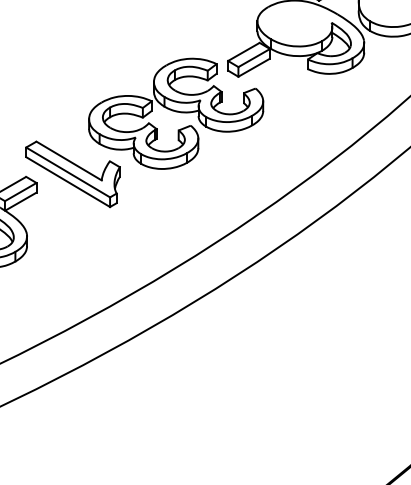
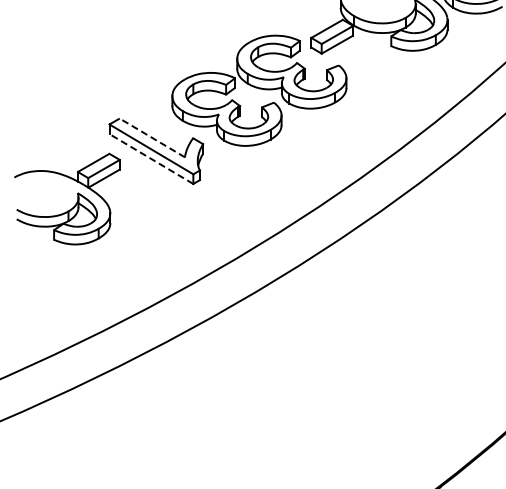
line: (69, 160) -> (152, 137), solid -> dashed
line: (68, 182) -> (151, 159), solid -> dashed

